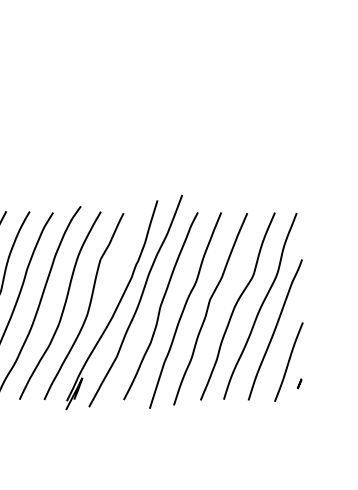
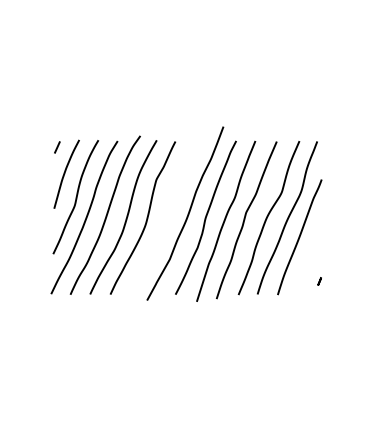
part: (111, 304) -> (165, 216), removed
line: (288, 361) -> (310, 263), removed

